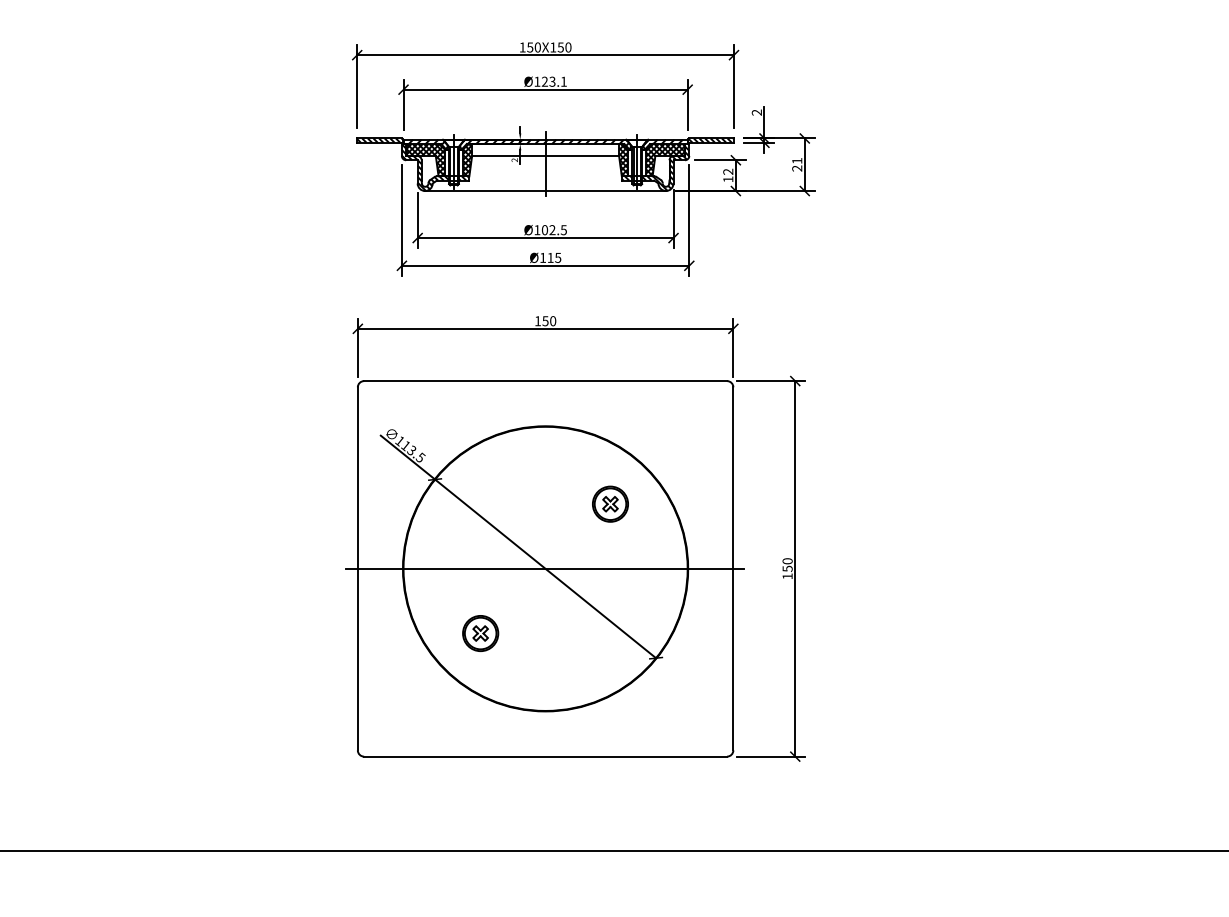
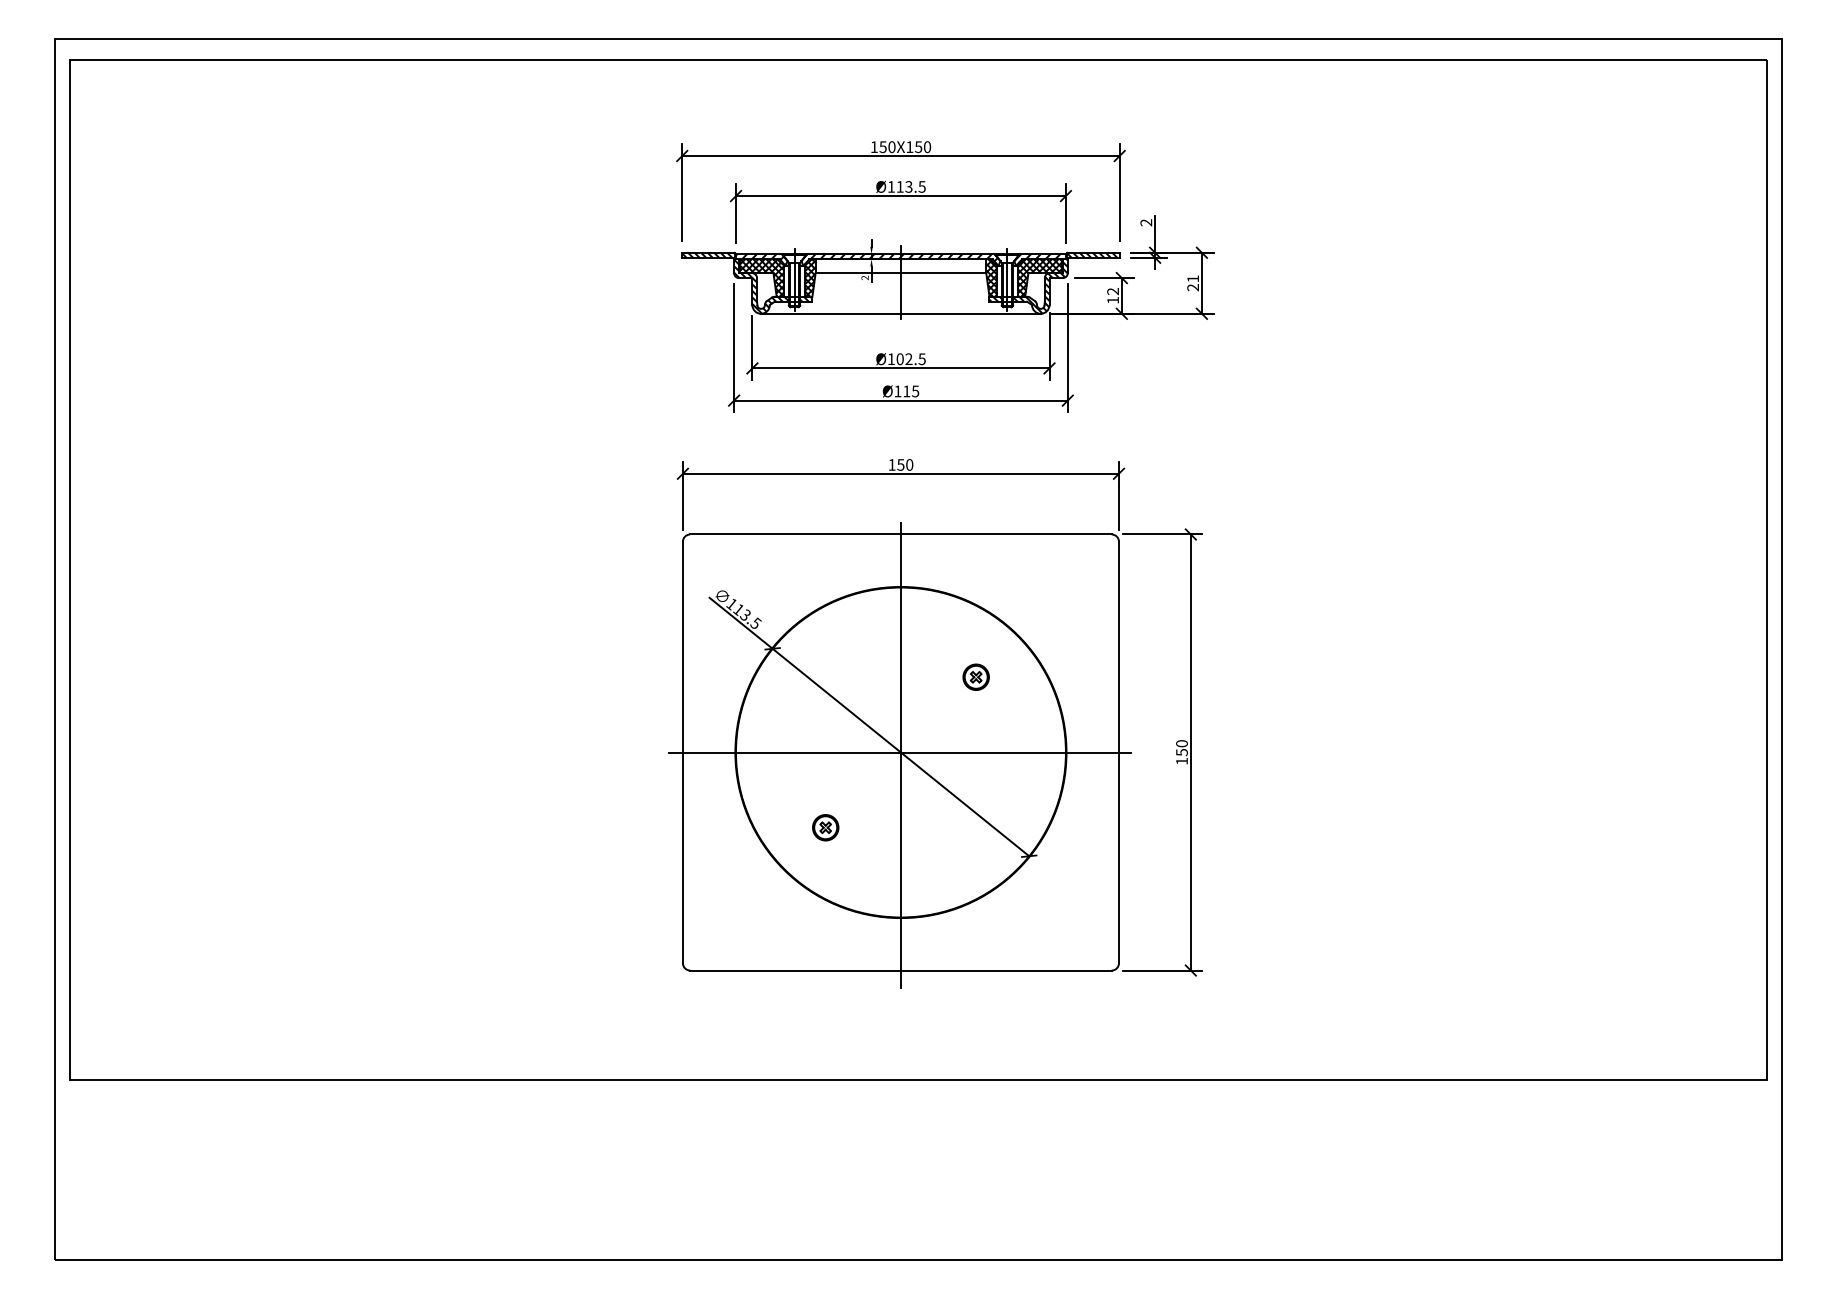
text: (553, 81) -> (910, 186), Ø123.1 -> Ø113.5
part: (609, 503) -> (975, 676), size x0.62
line: (545, 570) -> (900, 754), added
part: (480, 633) -> (825, 827), size x0.62

